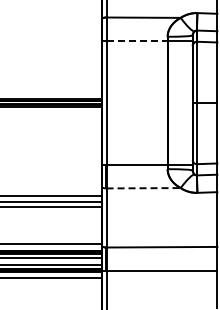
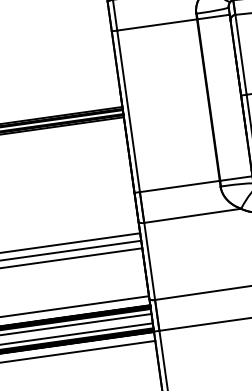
line: (137, 41) -> (157, 25), dashed -> solid
line: (144, 188) -> (193, 216), dashed -> solid

